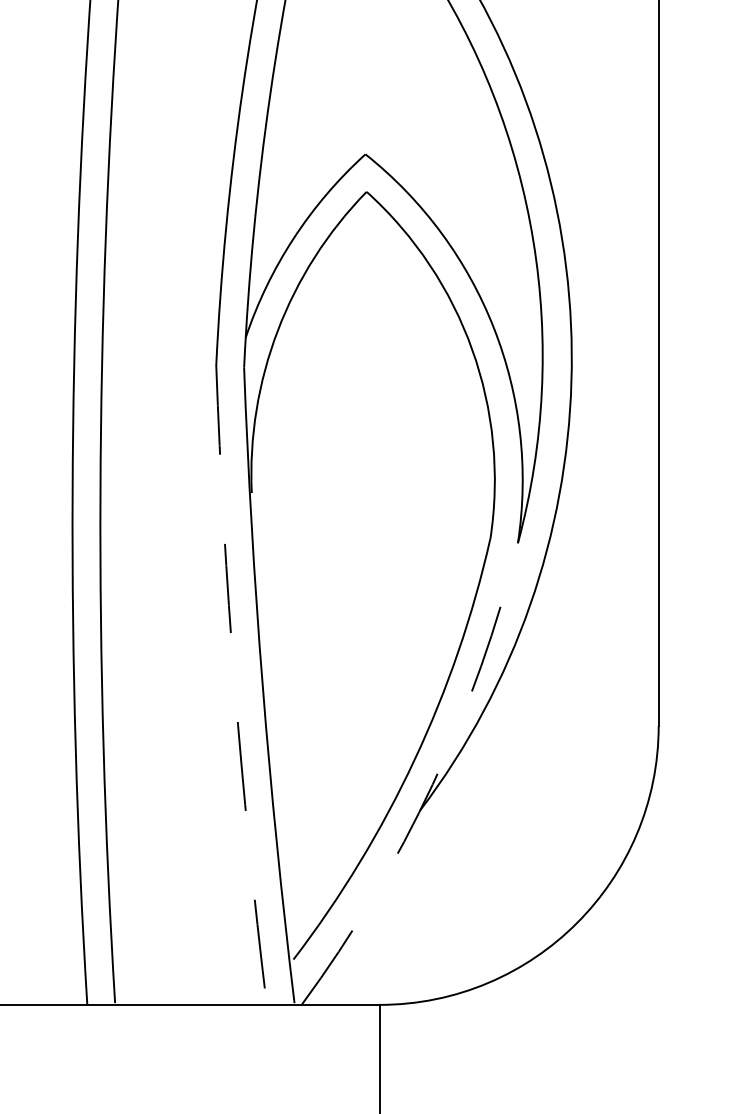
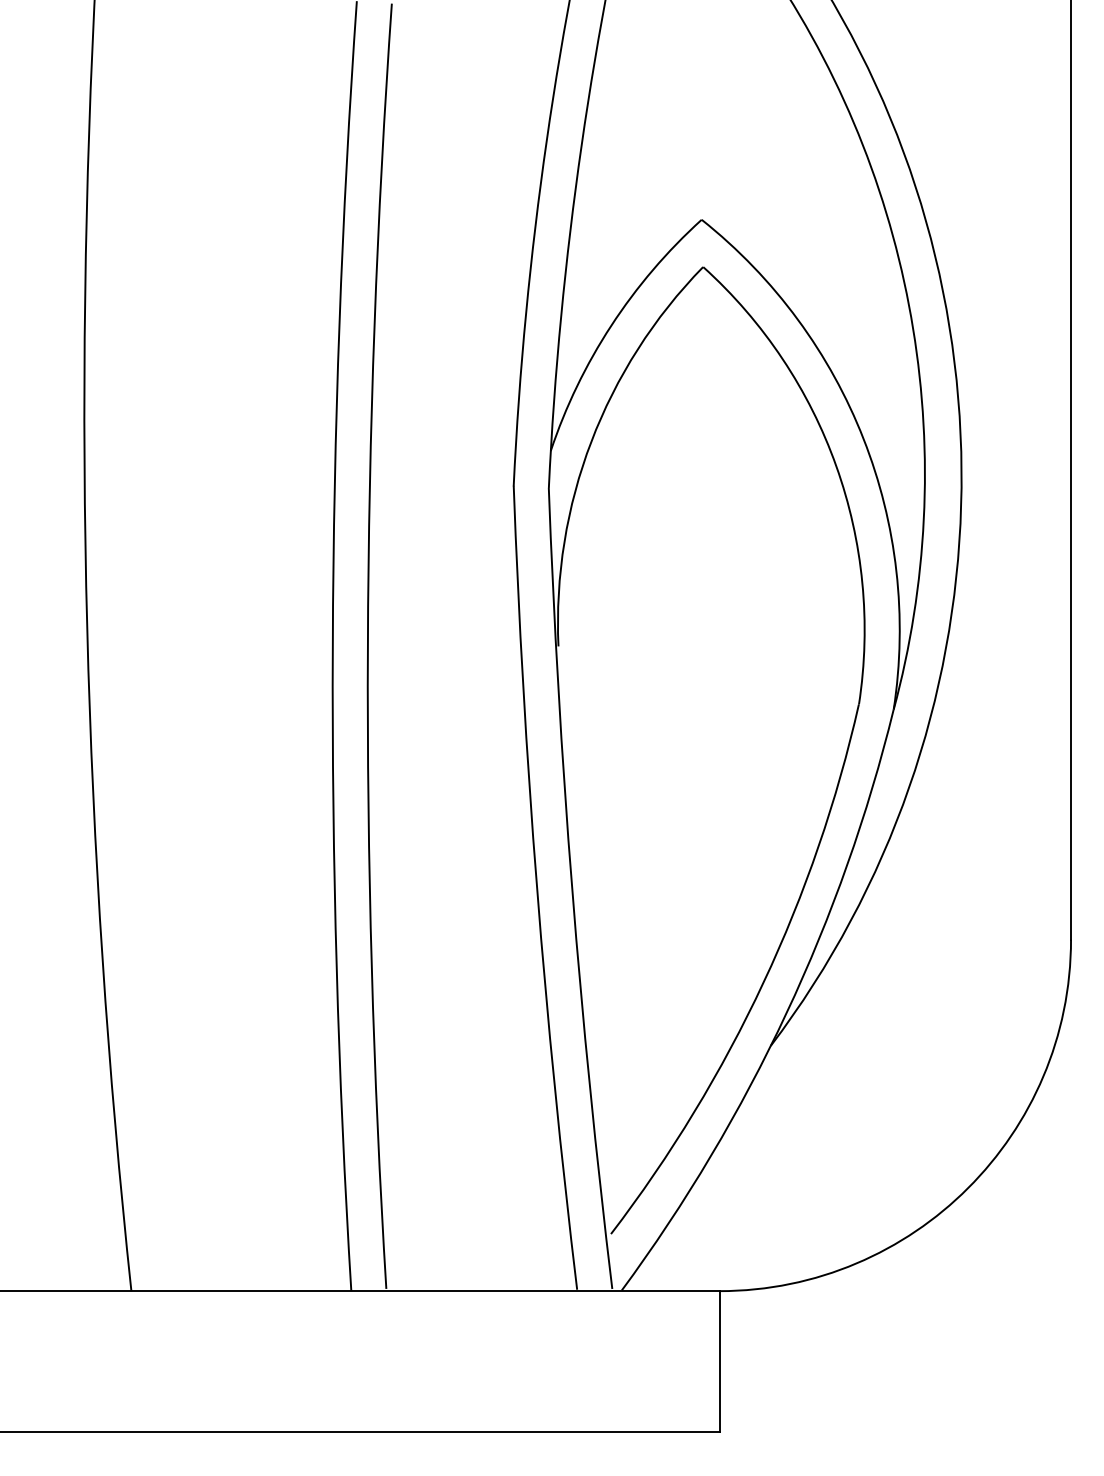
arc: (235, 685) -> (537, 888), dashed -> solid
arc: (432, 784) -> (786, 1013), dashed -> solid

